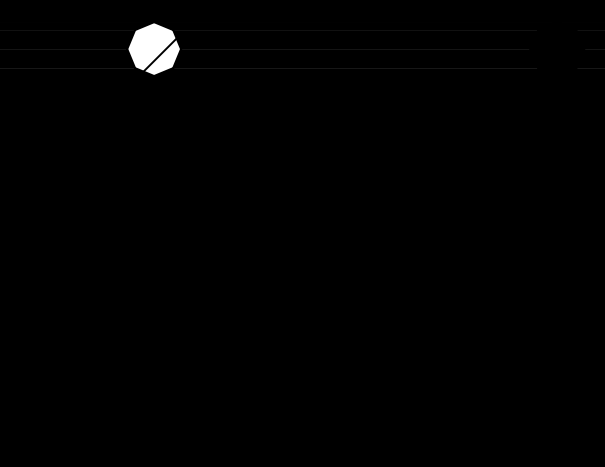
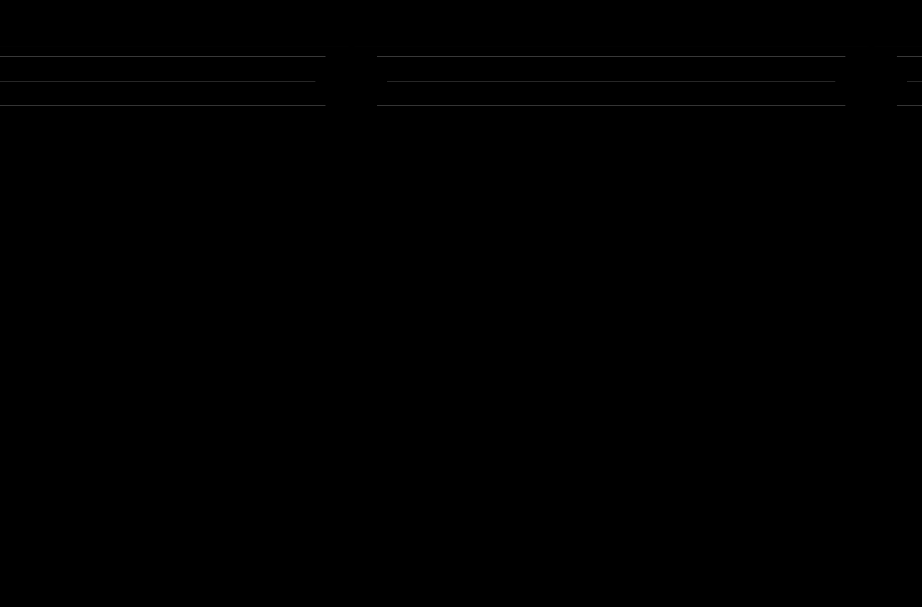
fill: (153, 48) -> (350, 80), added

